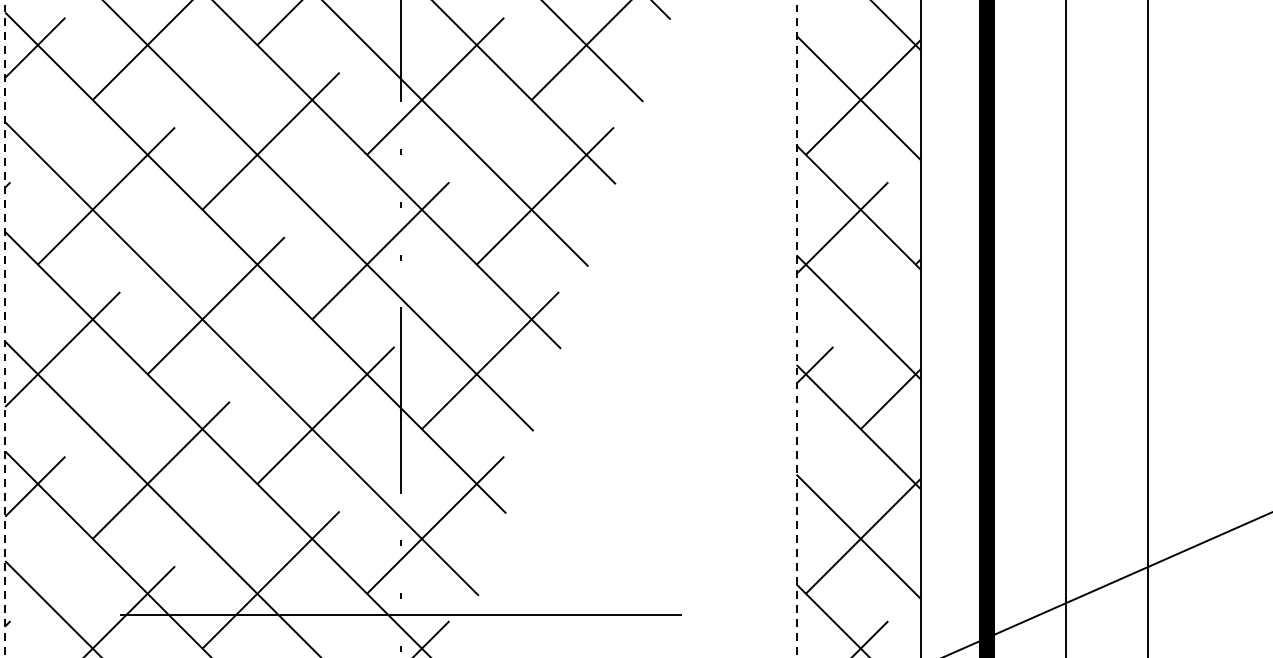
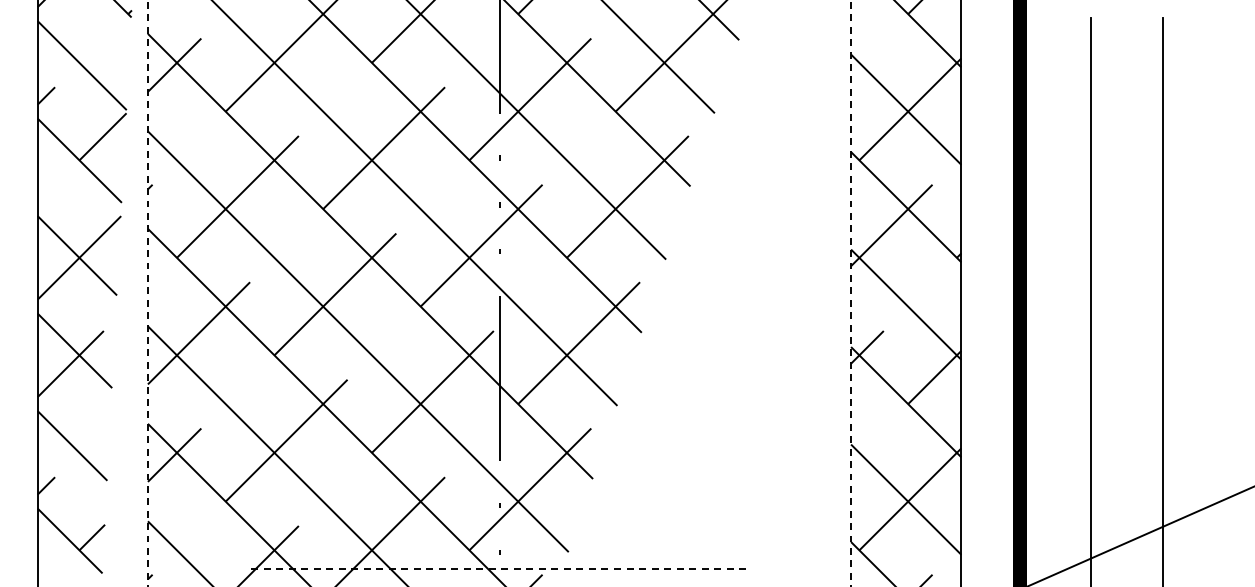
line: (402, 615) -> (500, 569), solid -> dashed

